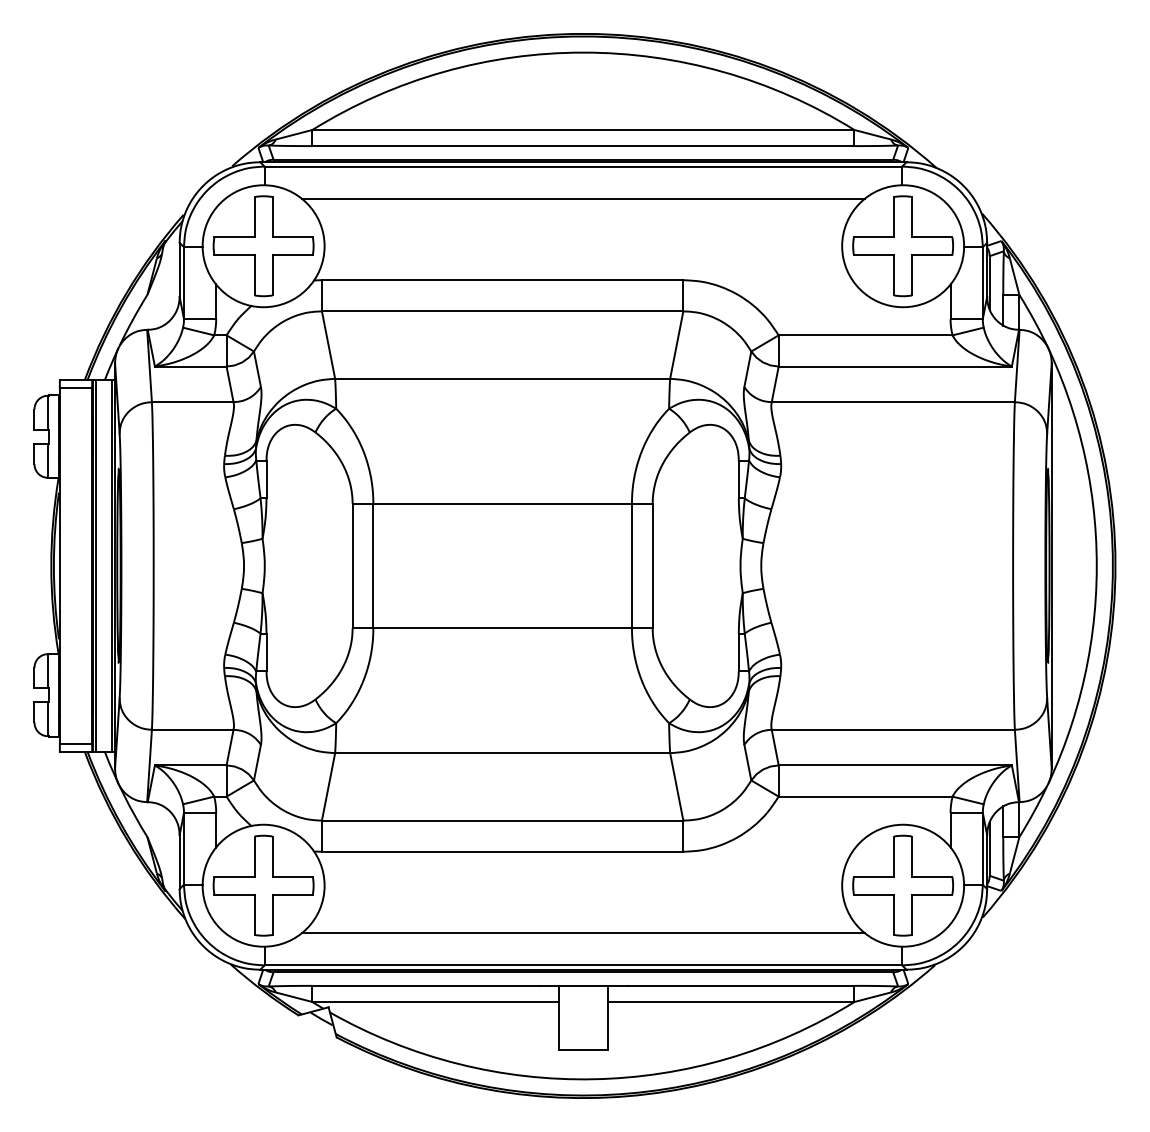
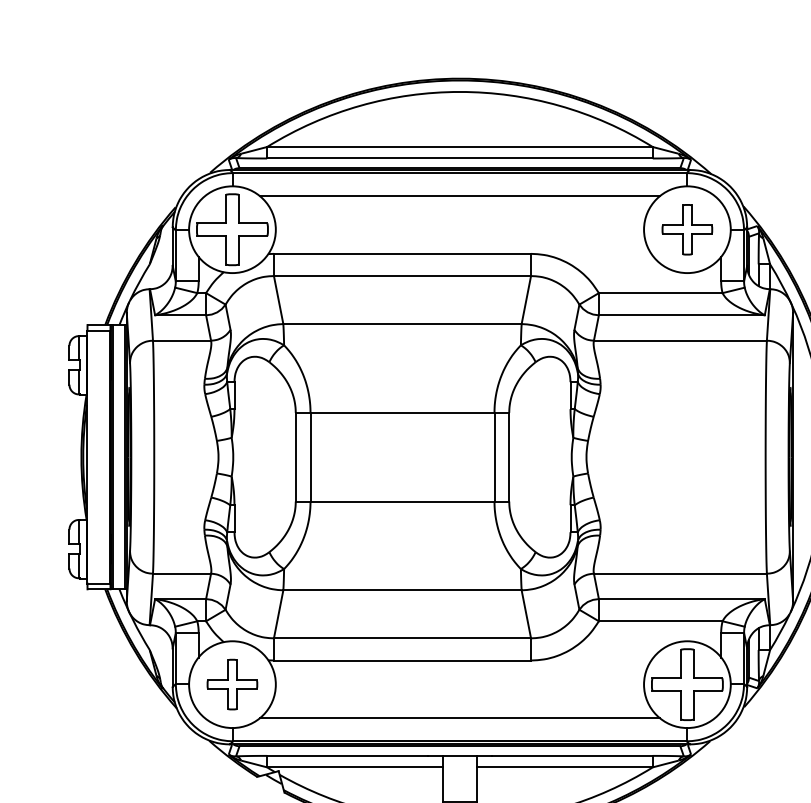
part: (902, 246) -> (686, 229), size x0.7
part: (263, 885) -> (232, 684), size x0.7

